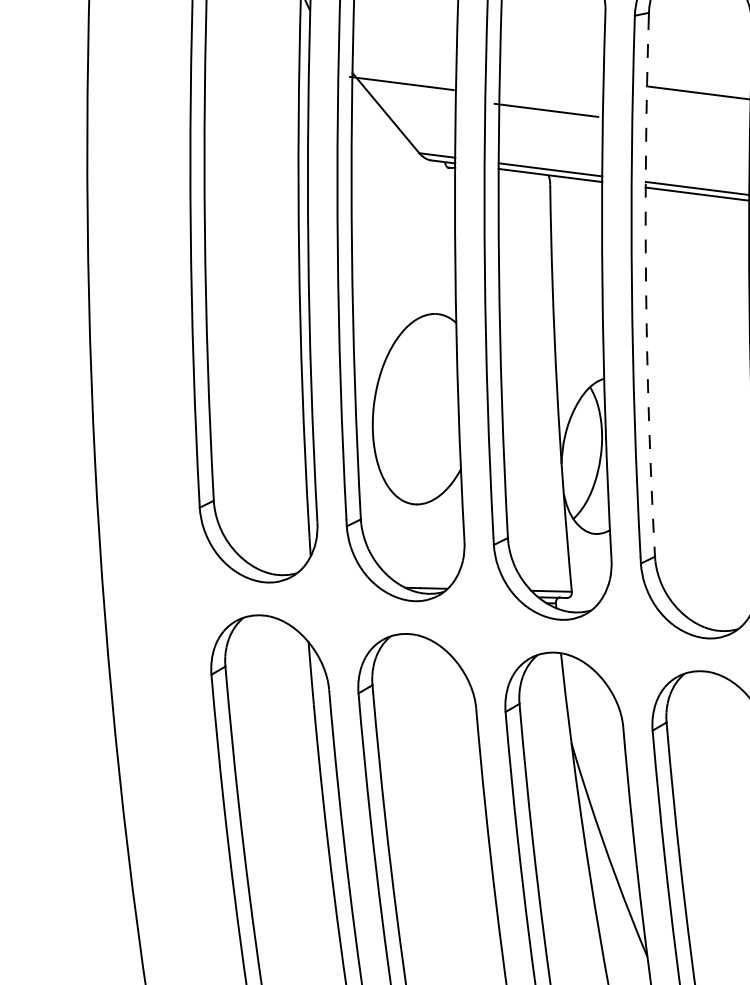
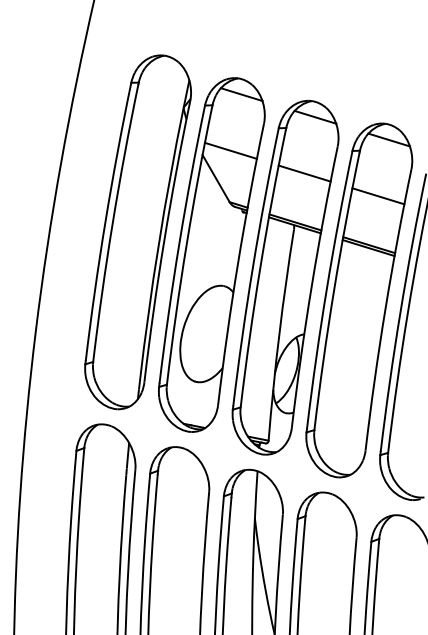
line: (400, 82) -> (230, 150), moved
line: (546, 110) -> (304, 173), moved
arc: (646, 285) -> (334, 290), dashed -> solid

